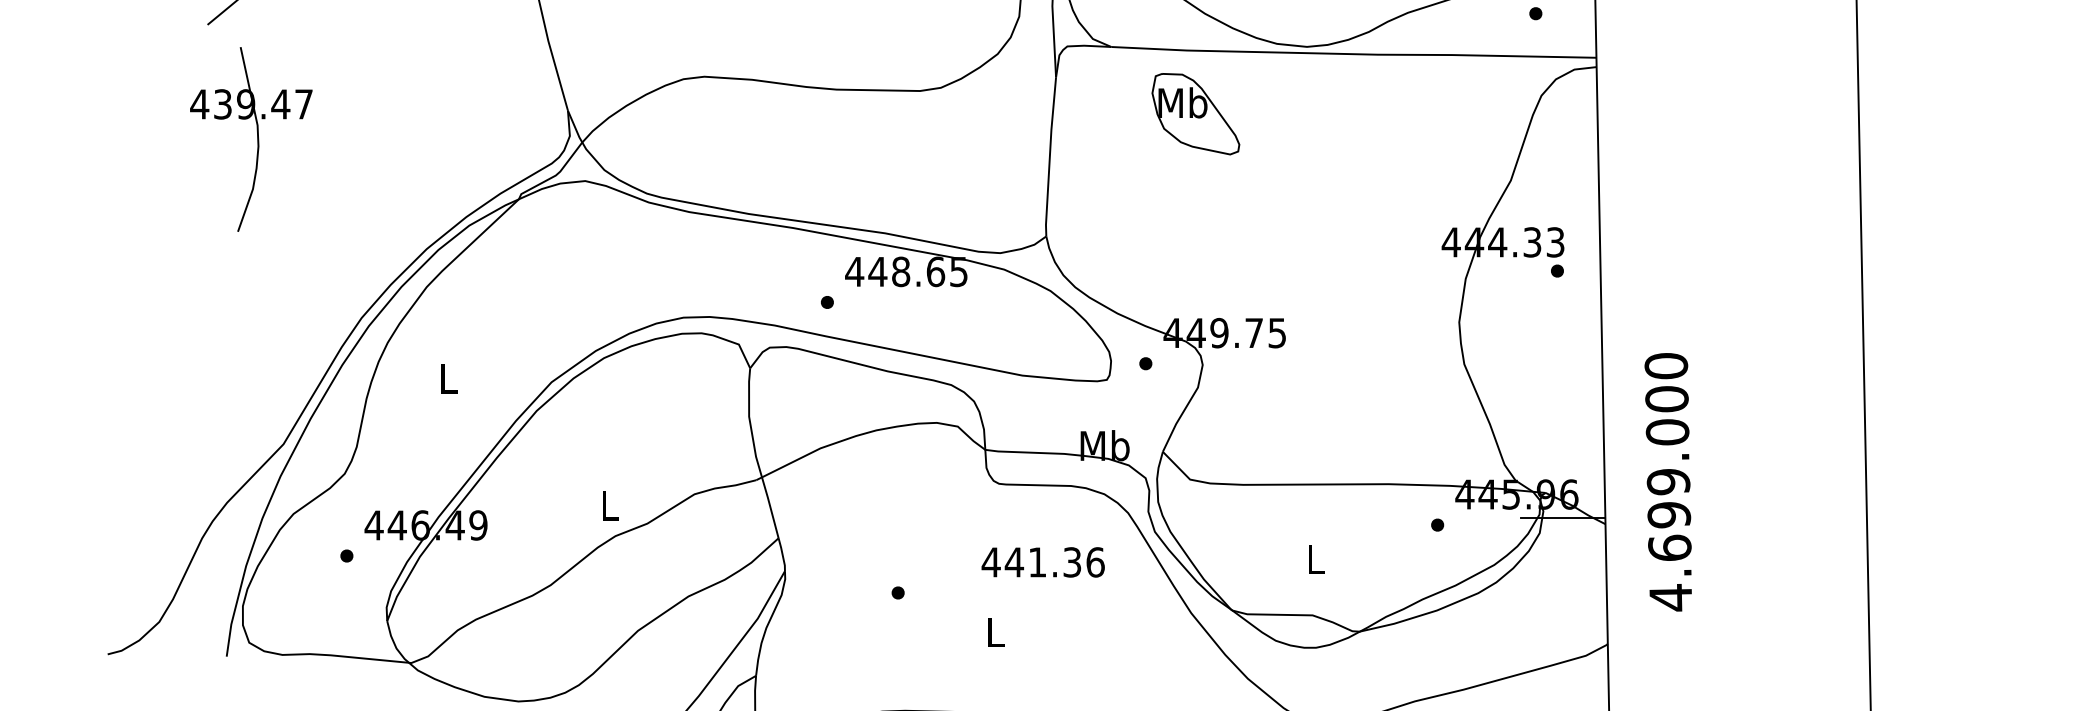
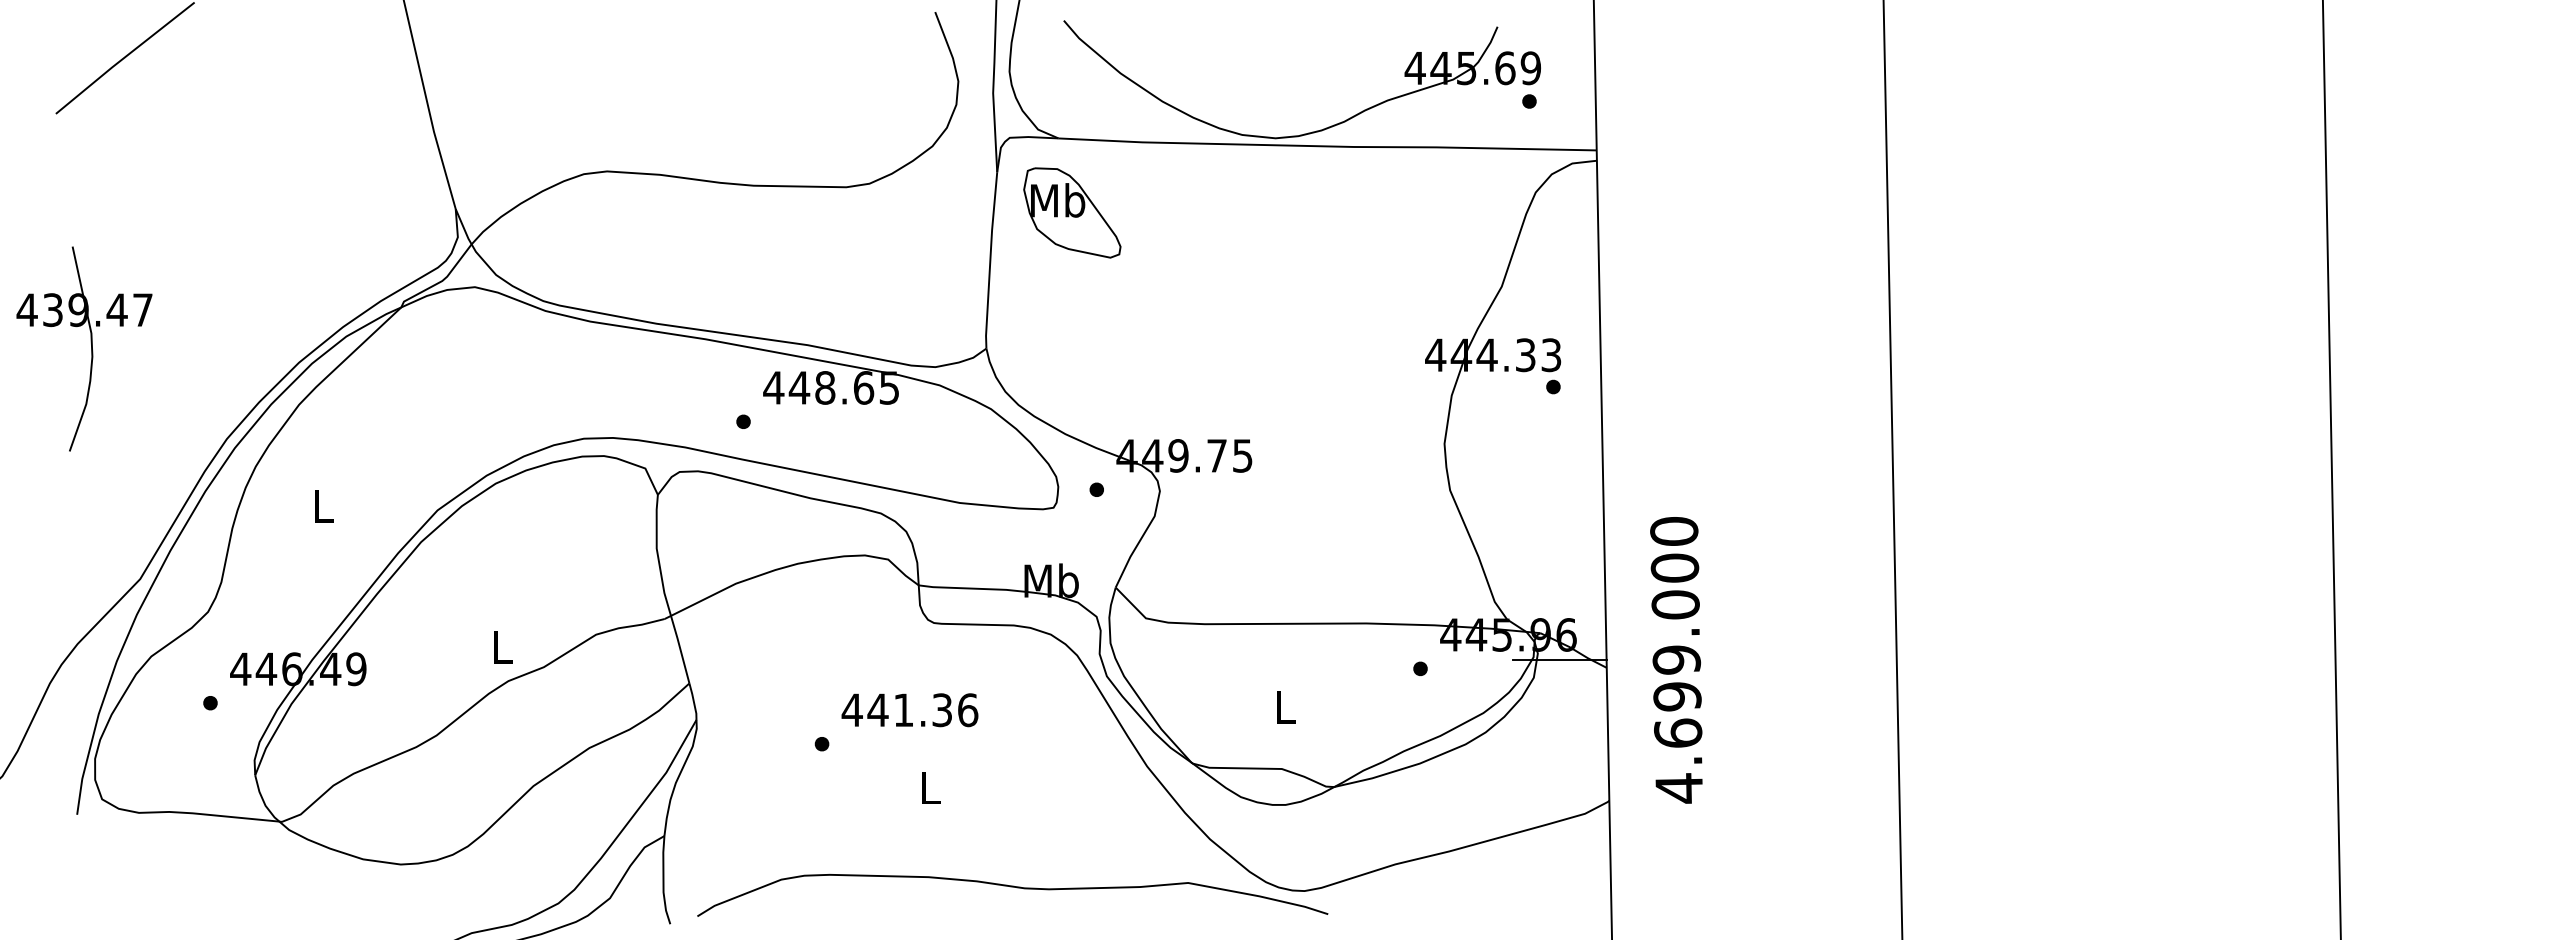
part: (1196, 113) -> (1072, 212), moved
part: (257, 138) -> (91, 348), moved
text: (1668, 482) -> (1676, 660), moved
text: (1042, 562) -> (909, 710), moved

